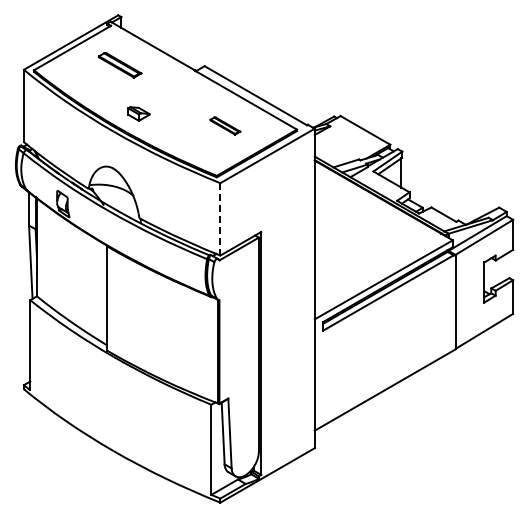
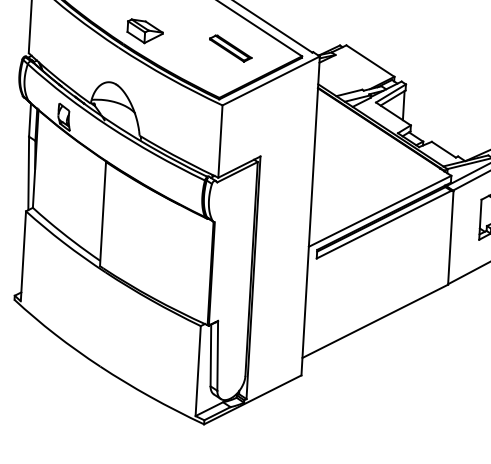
part: (138, 113) -> (144, 31), size x1.67
part: (225, 125) -> (230, 48), size x1.43
line: (220, 219) -> (220, 141), dashed -> solid

